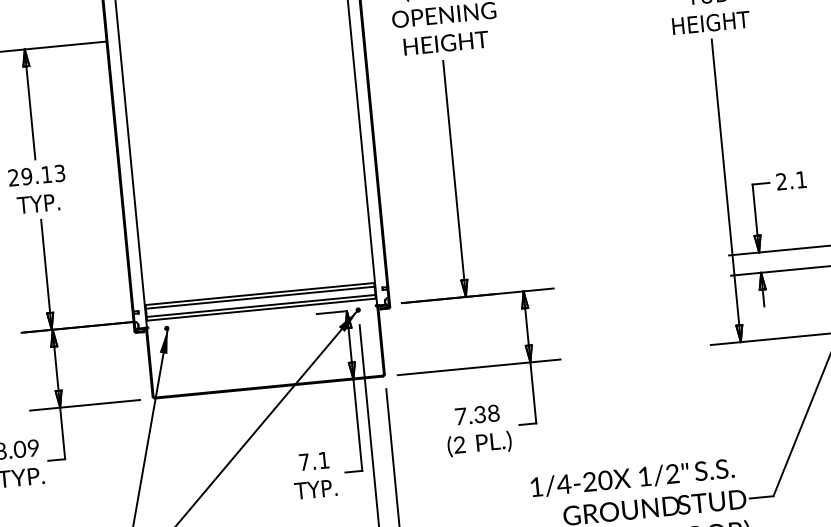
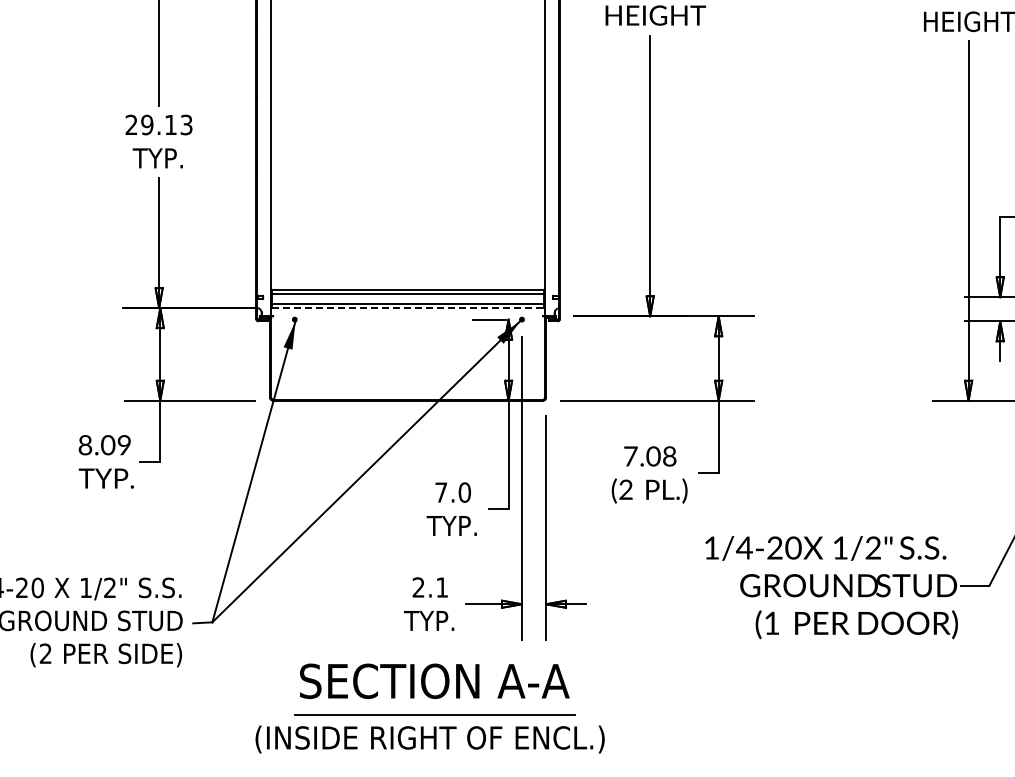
line: (261, 309) -> (408, 308), solid -> dashed
text: (480, 414) -> (653, 456), 7.38 -> 7.08
text: (323, 460) -> (464, 492), 7.1 -> 7.0

